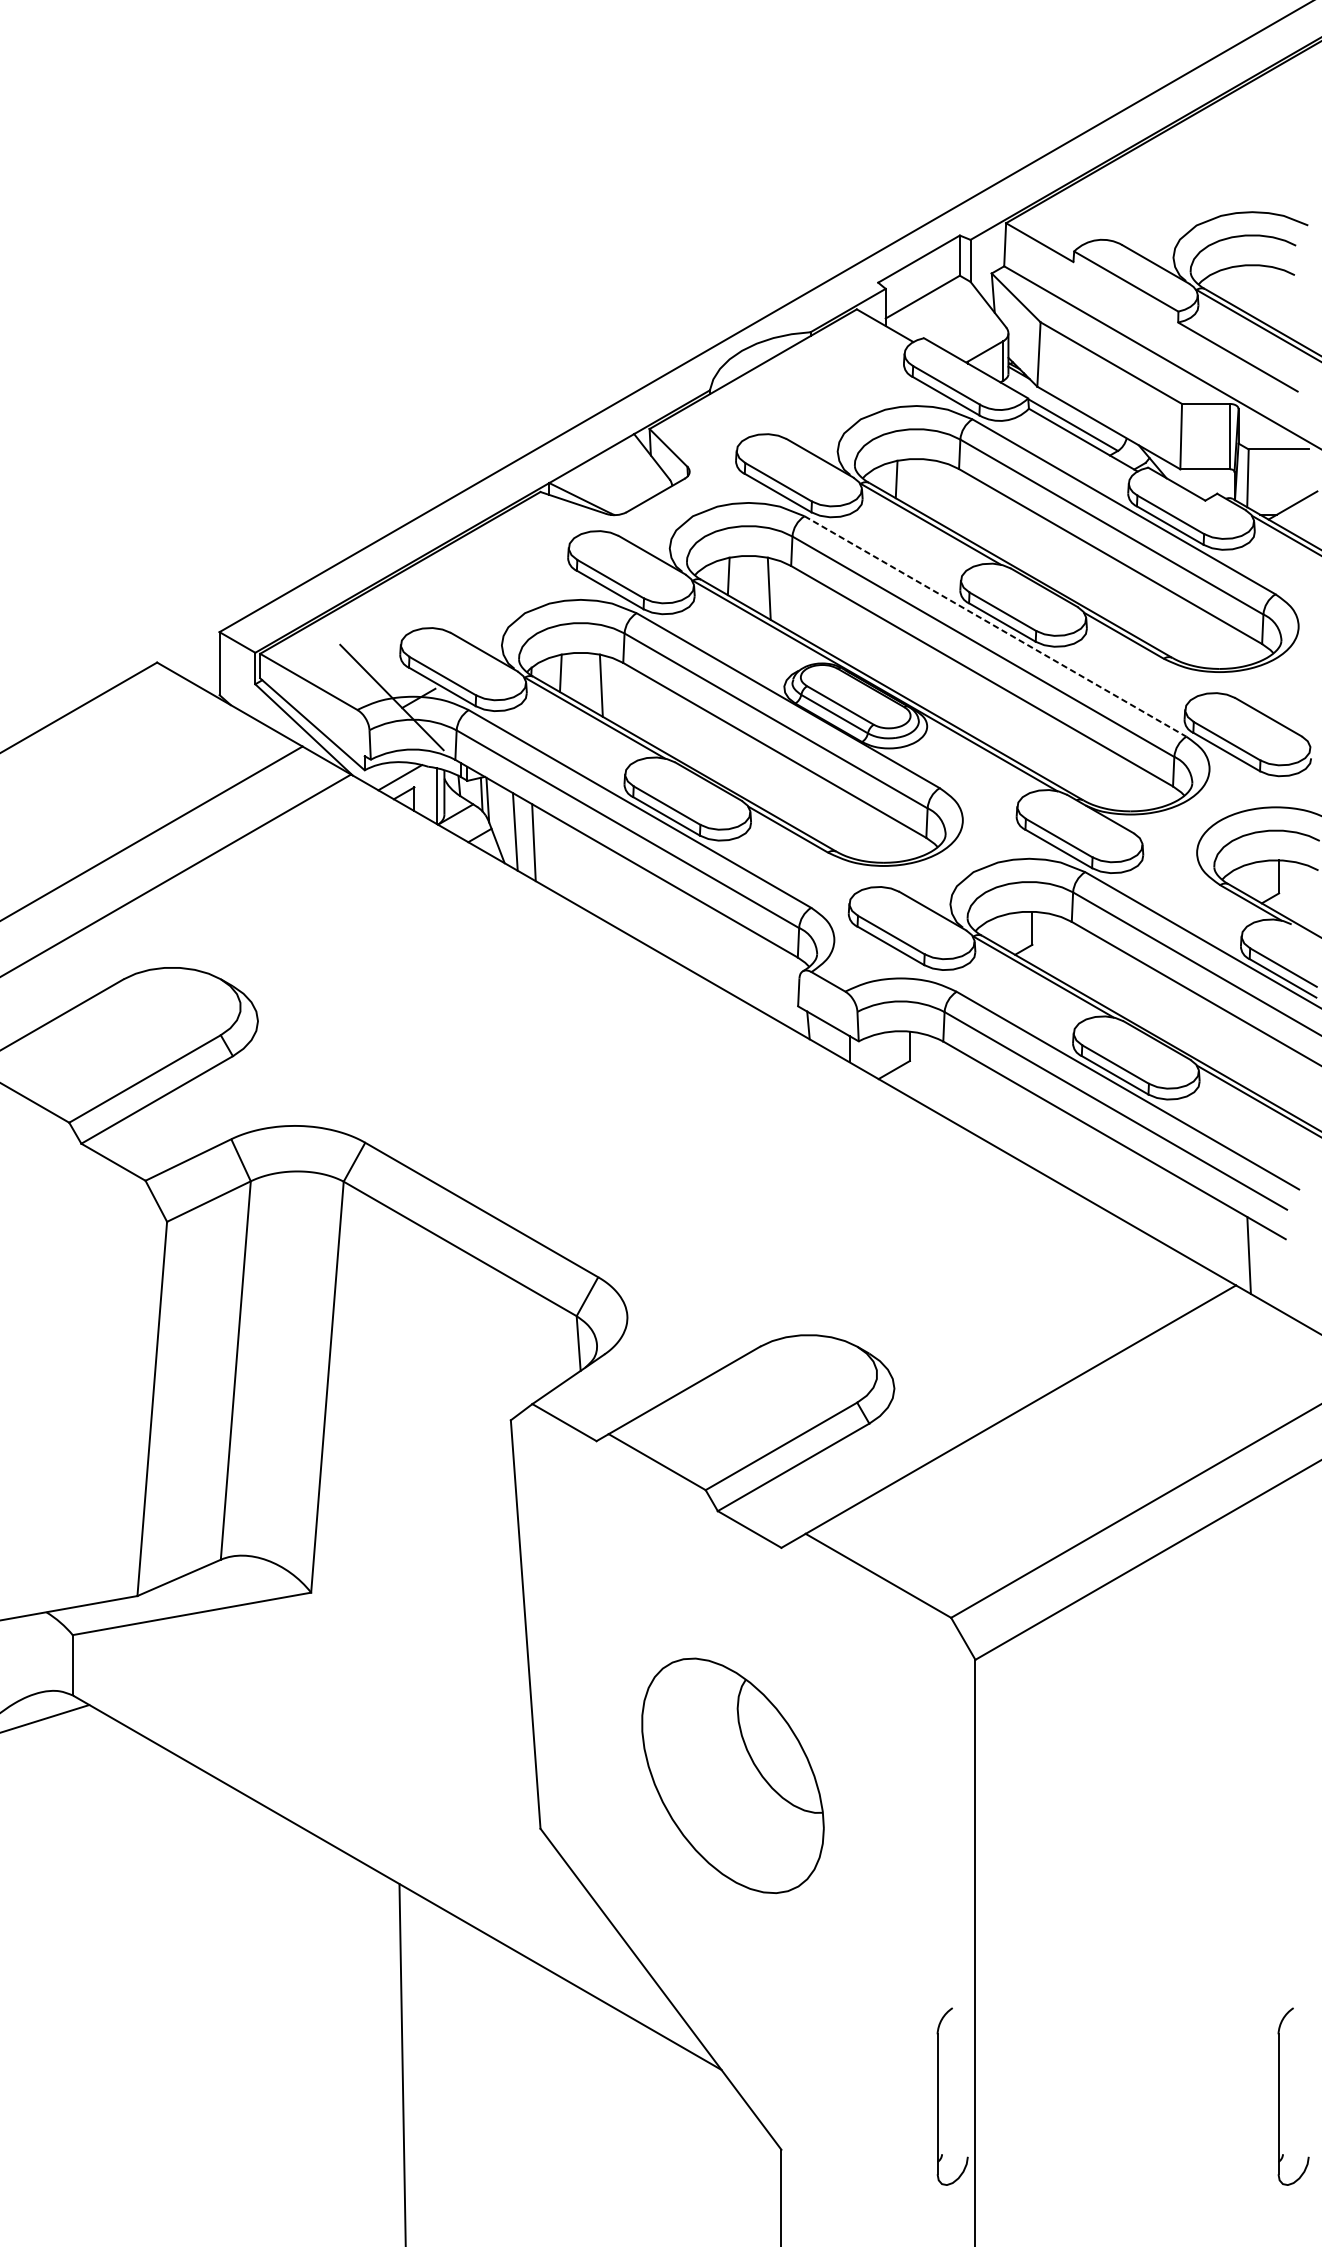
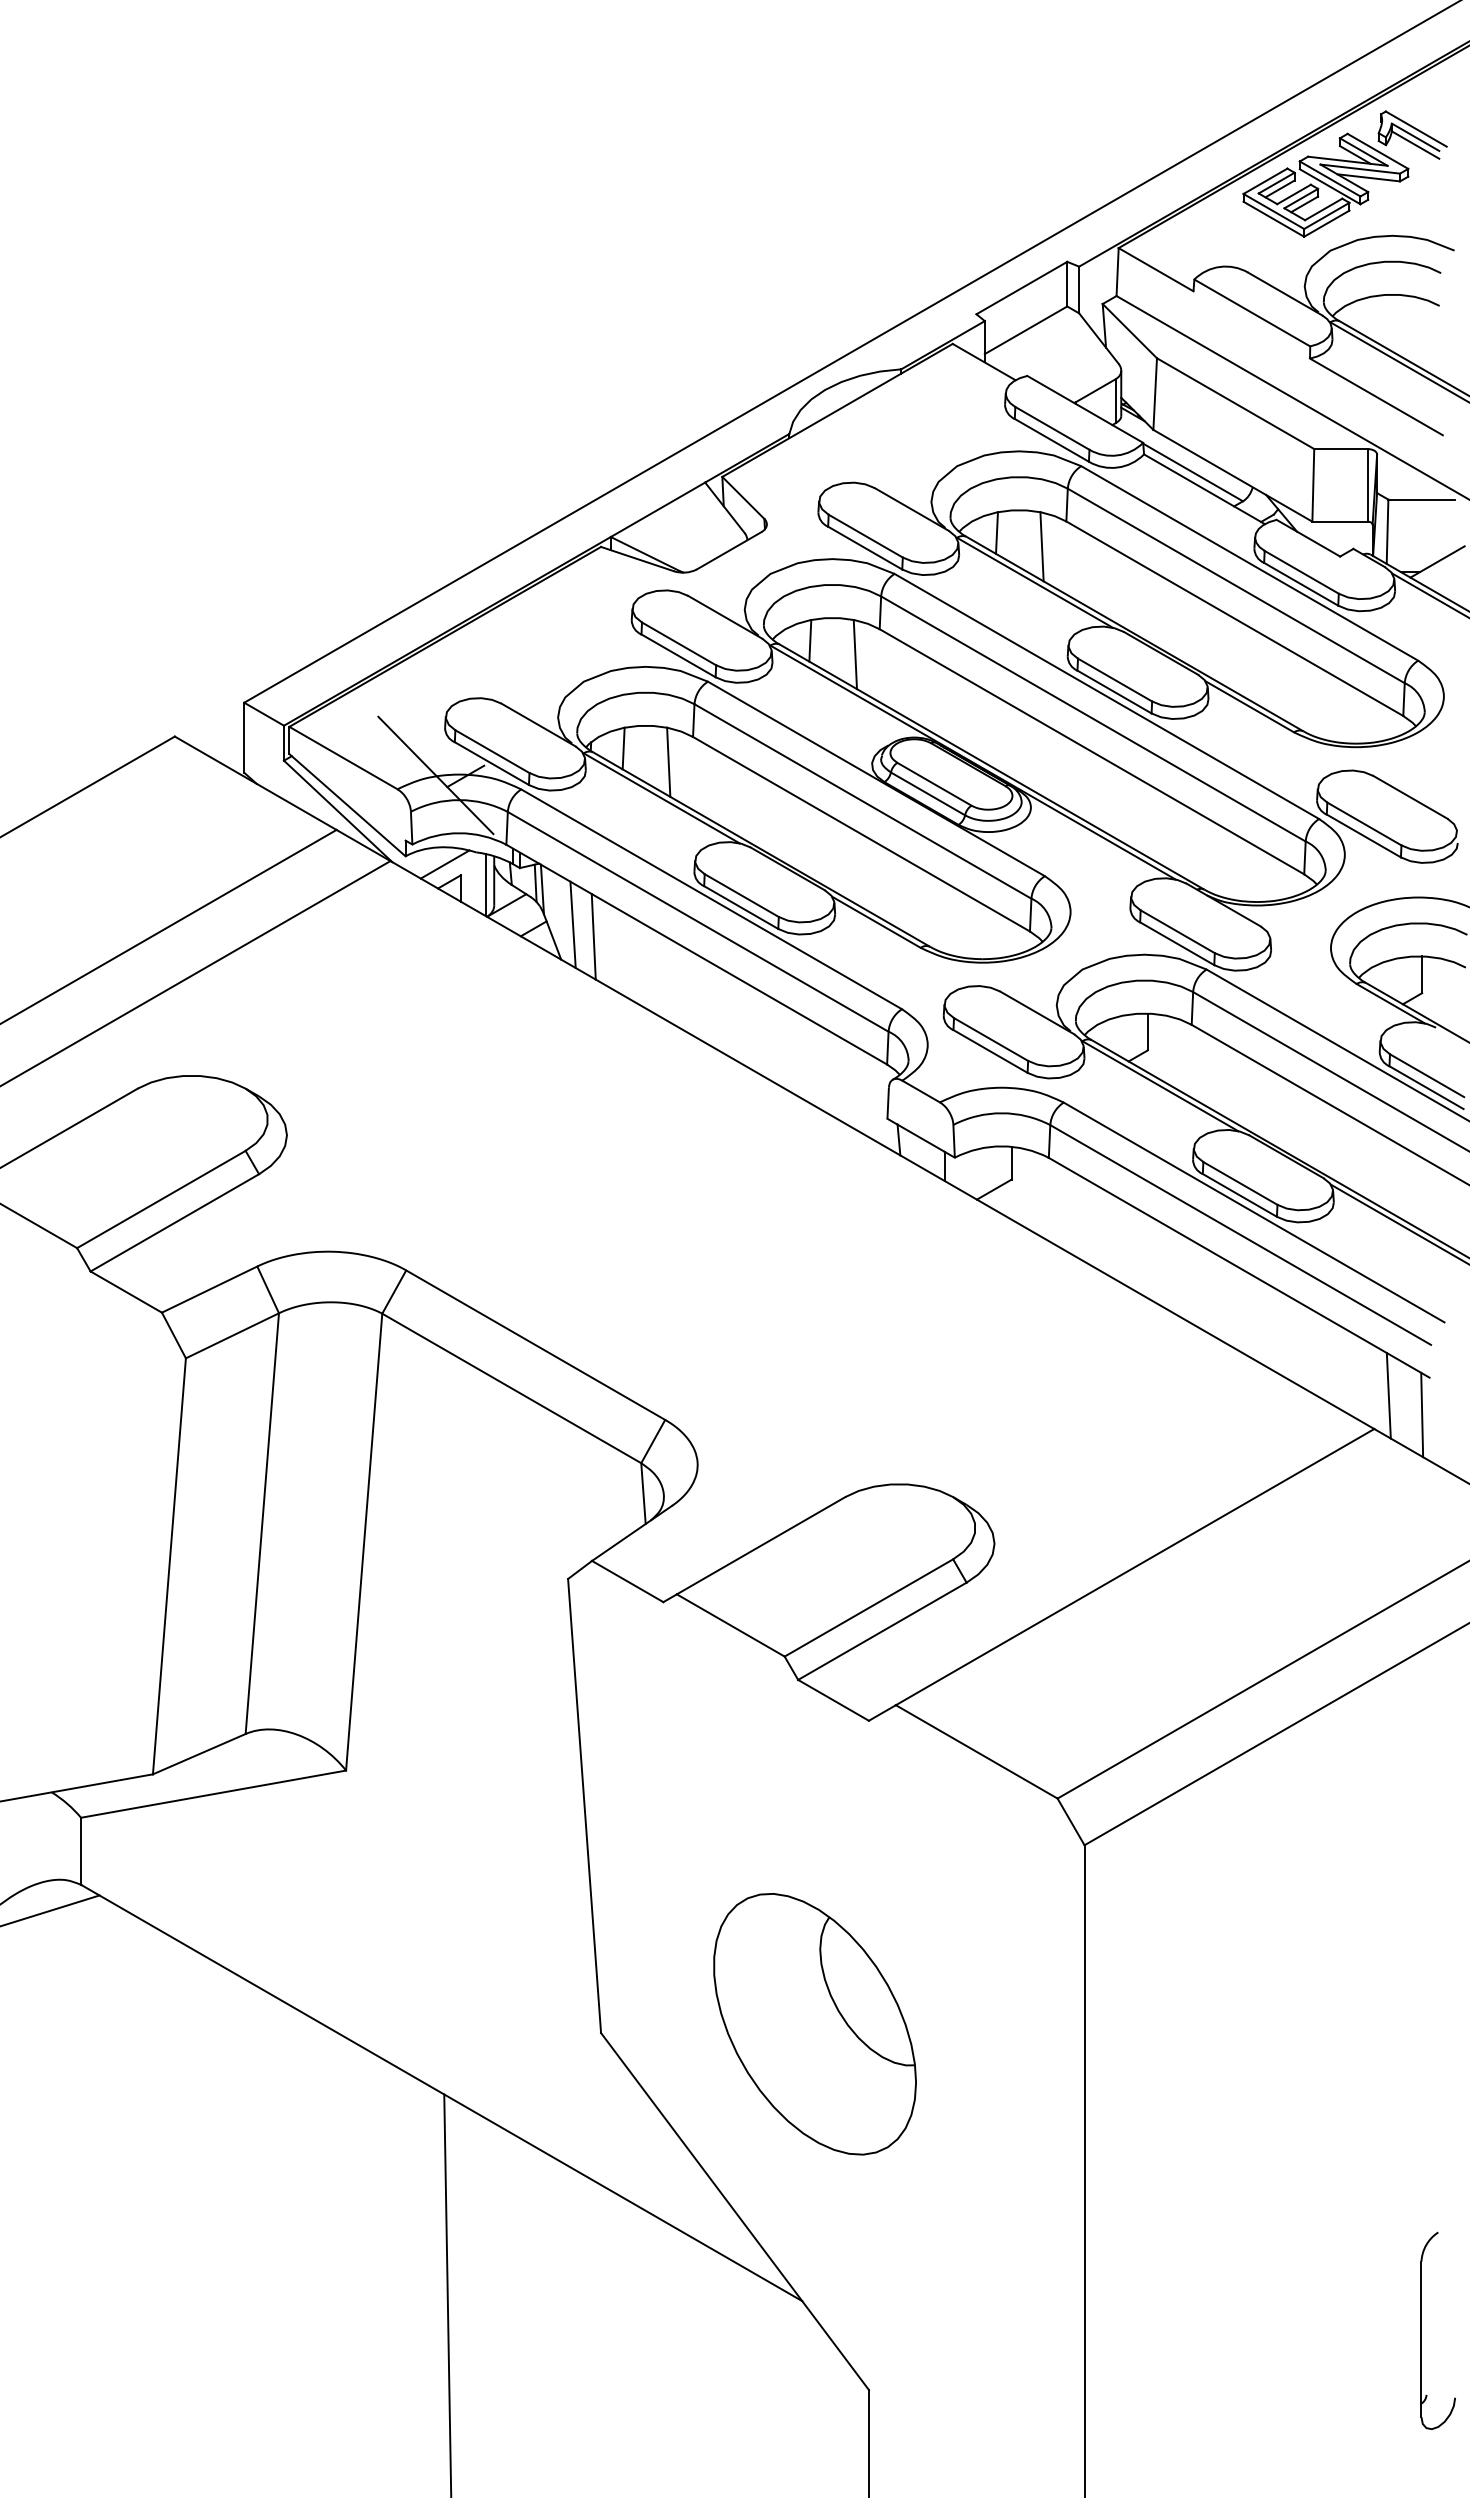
part: (1209, 156) -> (1344, 173), added
line: (936, 491) -> (1041, 546), added
line: (996, 626) -> (1107, 696), dashed -> solid
line: (1279, 1272) -> (1422, 1414), added
part: (732, 1776) -> (814, 2024), moved
part: (937, 2096) -> (1042, 2330), removed

